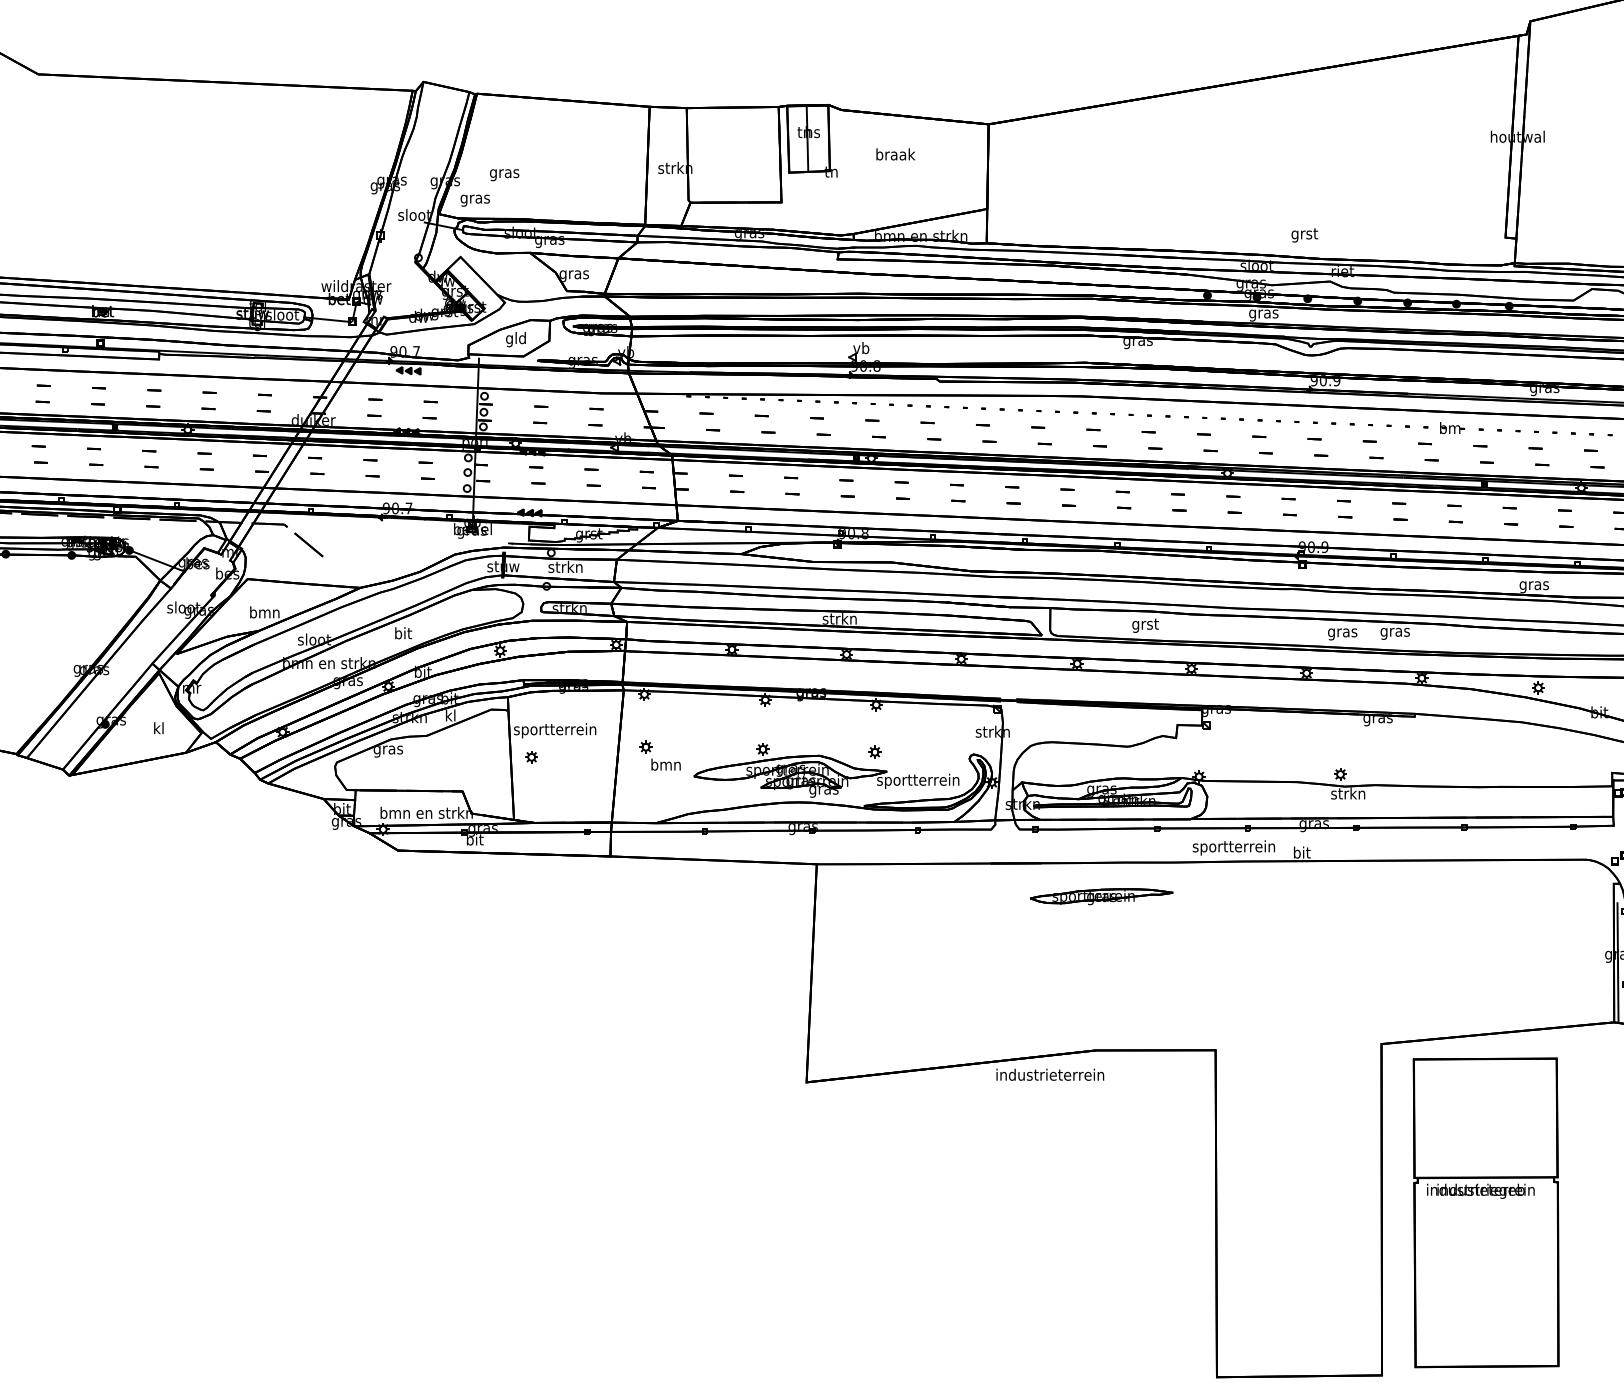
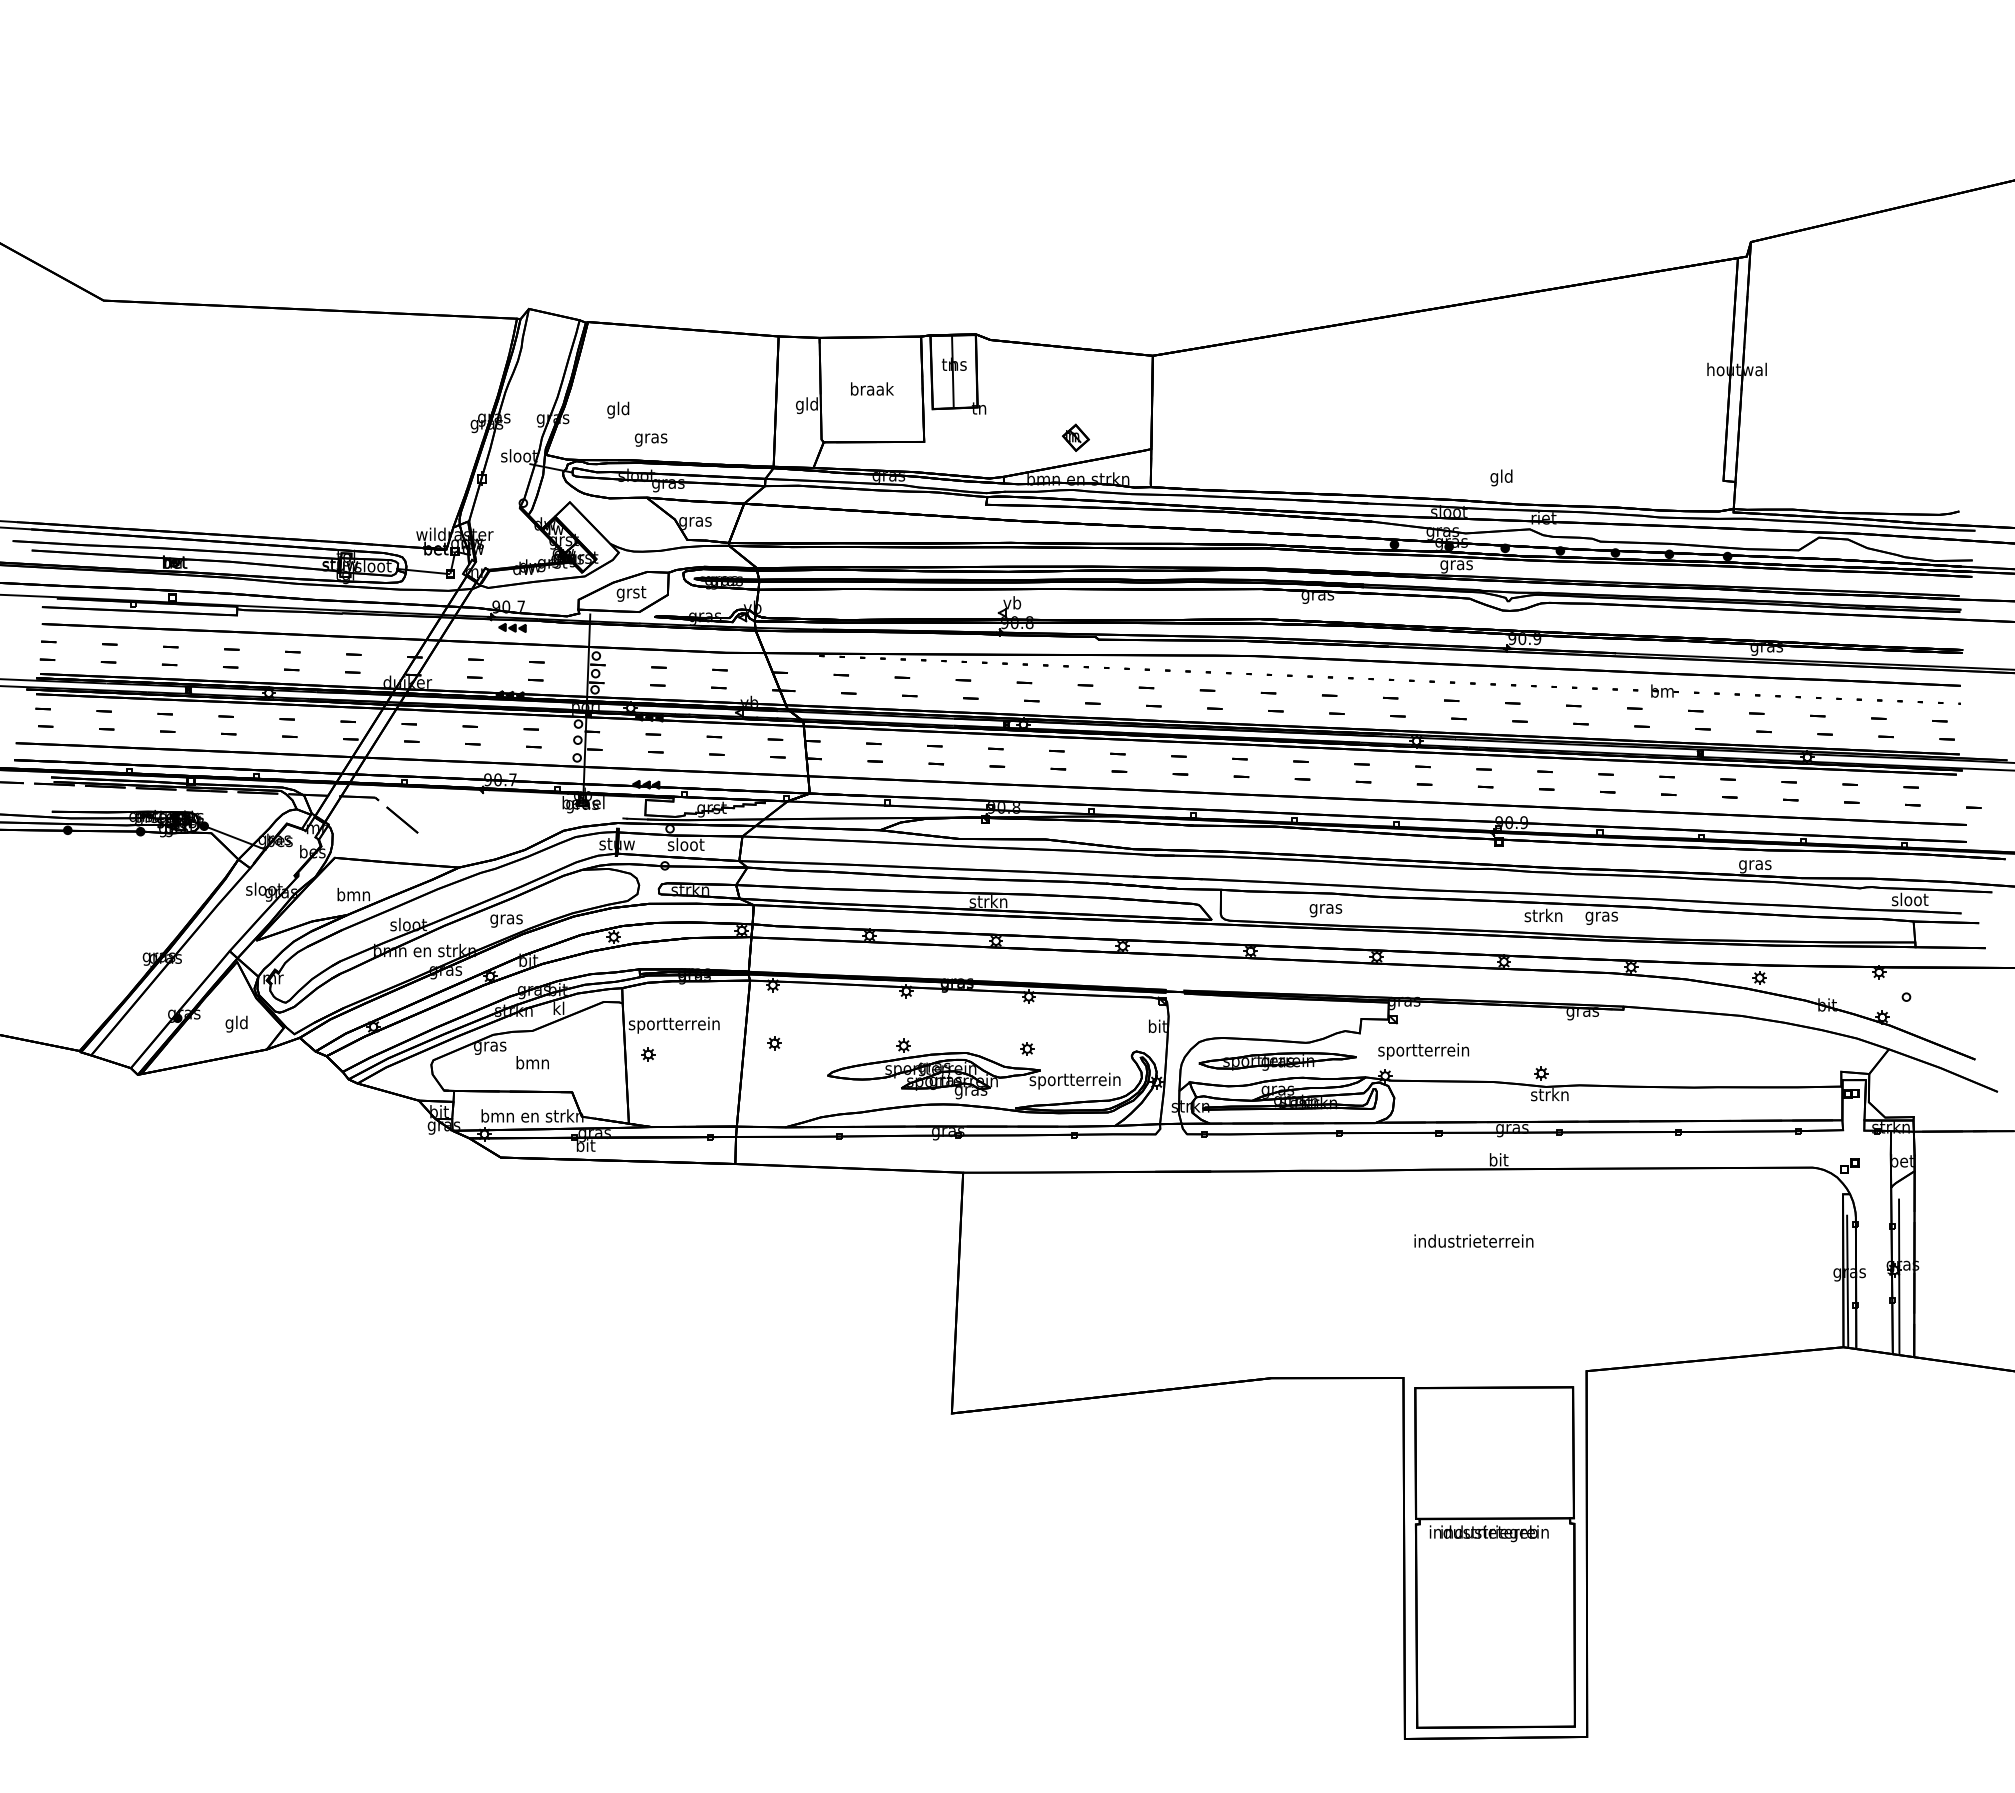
text: (895, 153) -> (872, 388), moved
text: (674, 169) -> (806, 405), strkn -> gld
text: (504, 172) -> (618, 409), gras -> gld
part: (918, 198) -> (1075, 437), added
text: (474, 200) -> (650, 439), moved
text: (1304, 234) -> (1501, 477), grst -> gld
text: (516, 339) -> (631, 593), gld -> grst
text: (565, 567) -> (685, 844), strkn -> sloot
text: (1145, 625) -> (1325, 909), grst -> gras
text: (1342, 632) -> (1543, 916), gras -> strkn
text: (403, 634) -> (506, 919), bit -> gras
text: (158, 729) -> (236, 1023), kl -> gld
text: (992, 731) -> (1157, 1026), strkn -> bit
text: (665, 764) -> (532, 1062), moved
text: (1233, 847) -> (1423, 1051), moved
part: (1101, 896) -> (1277, 1061), moved
text: (1049, 1074) -> (1473, 1240), moved
part: (1485, 1212) -> (1494, 1557), moved

